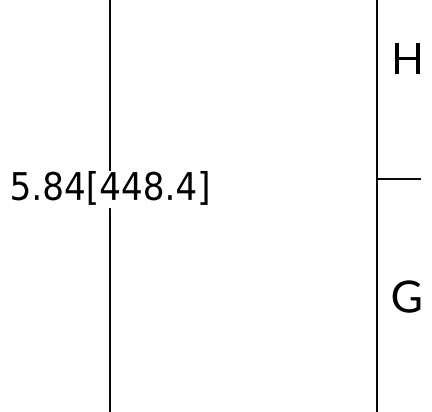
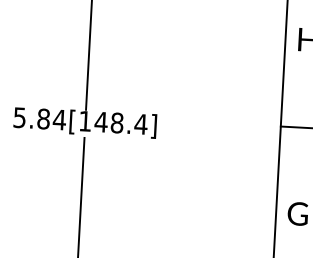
text: (109, 185) -> (85, 120), 5.84[448.4] -> 5.84[148.4]

